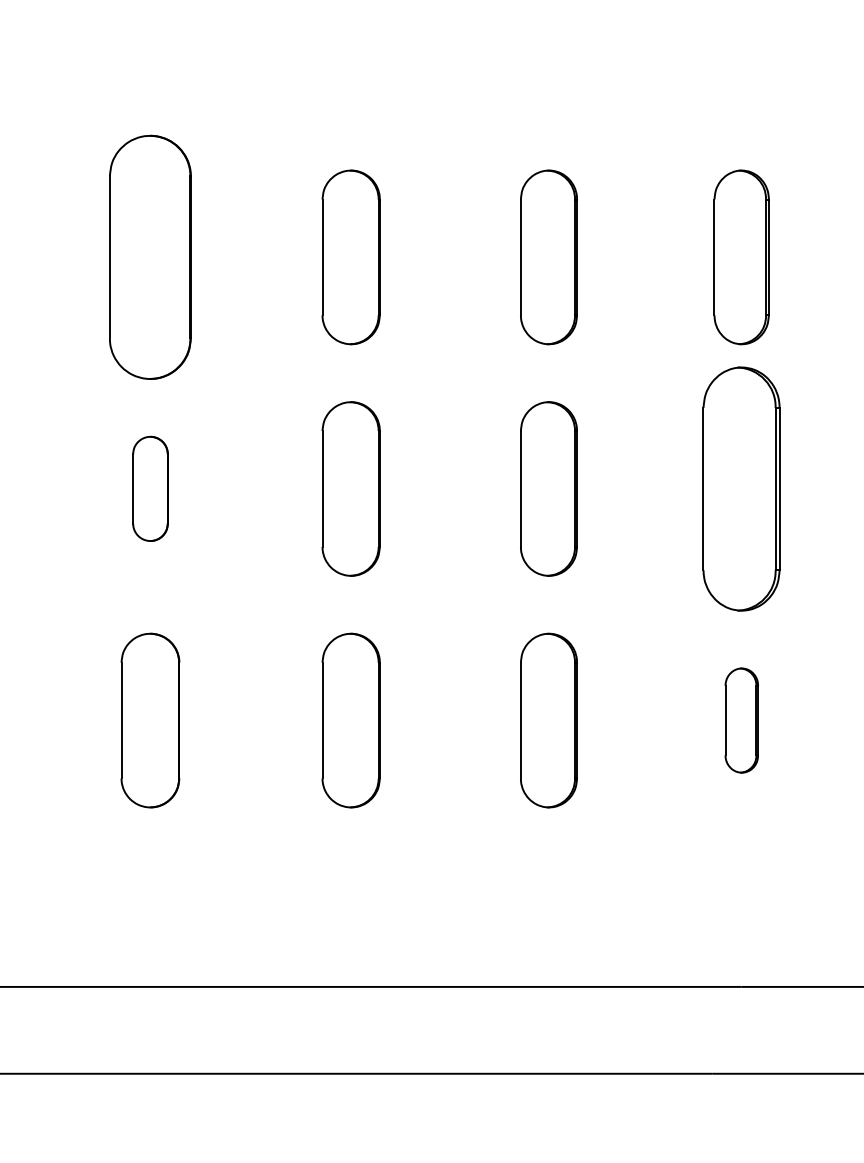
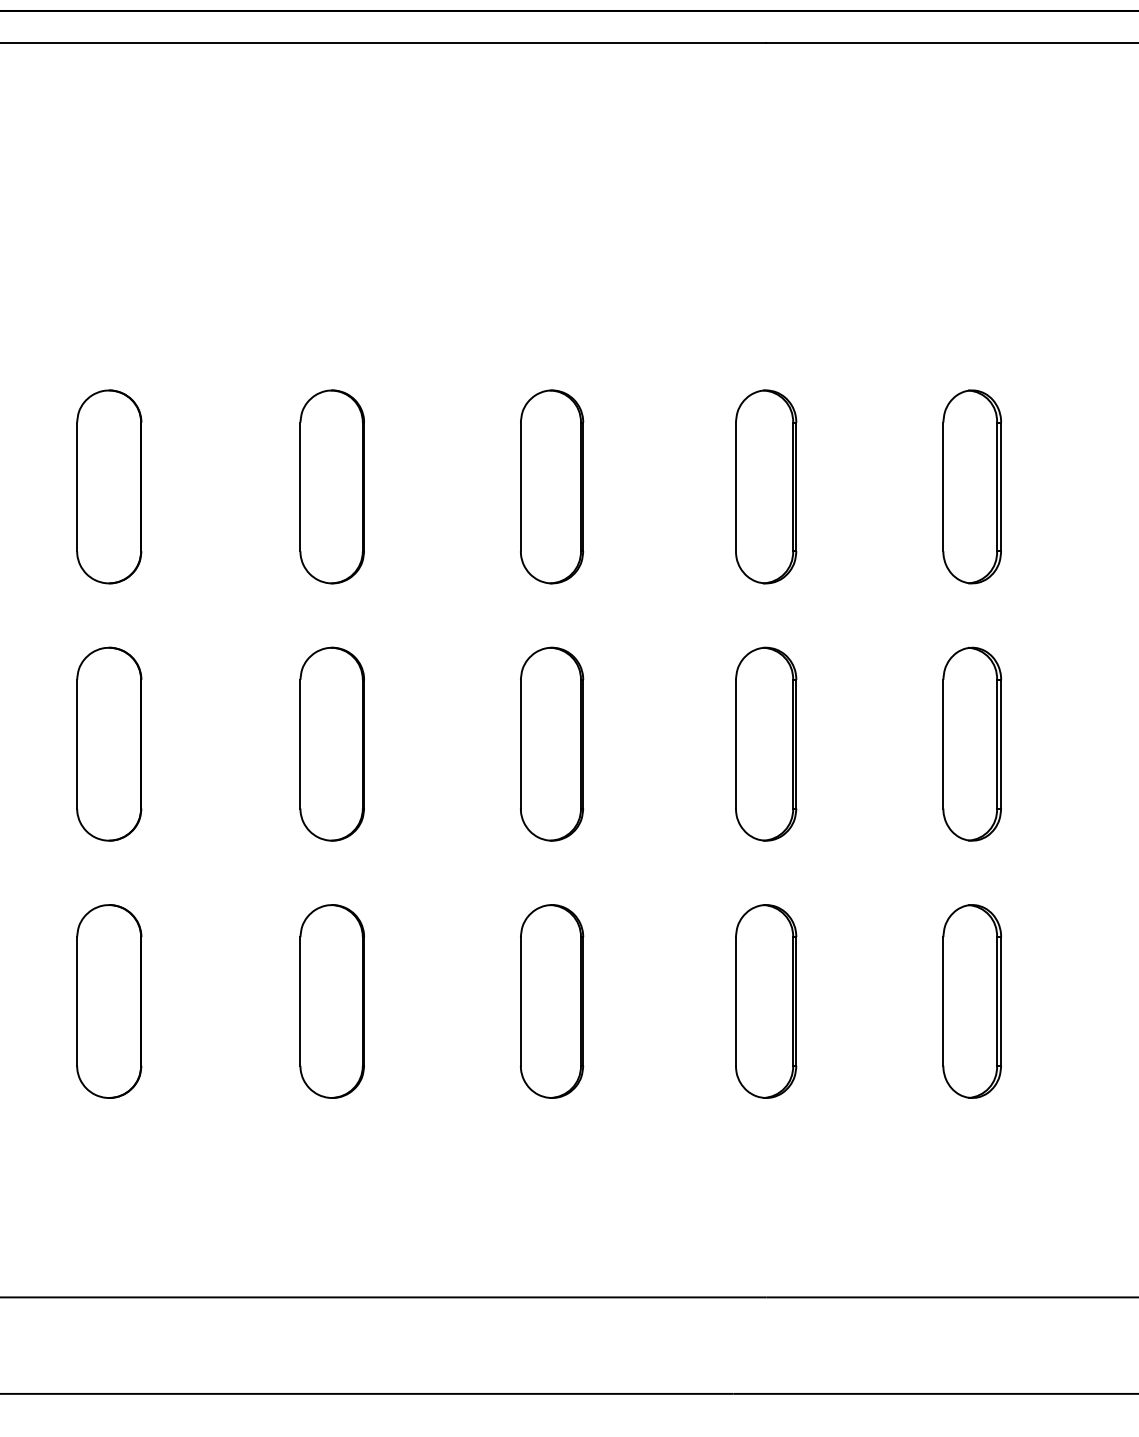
part: (150, 257) -> (109, 486), size x0.71
part: (150, 488) -> (109, 743), size x1.67
part: (742, 488) -> (766, 743), size x0.71
part: (742, 720) -> (766, 1001), size x1.67

